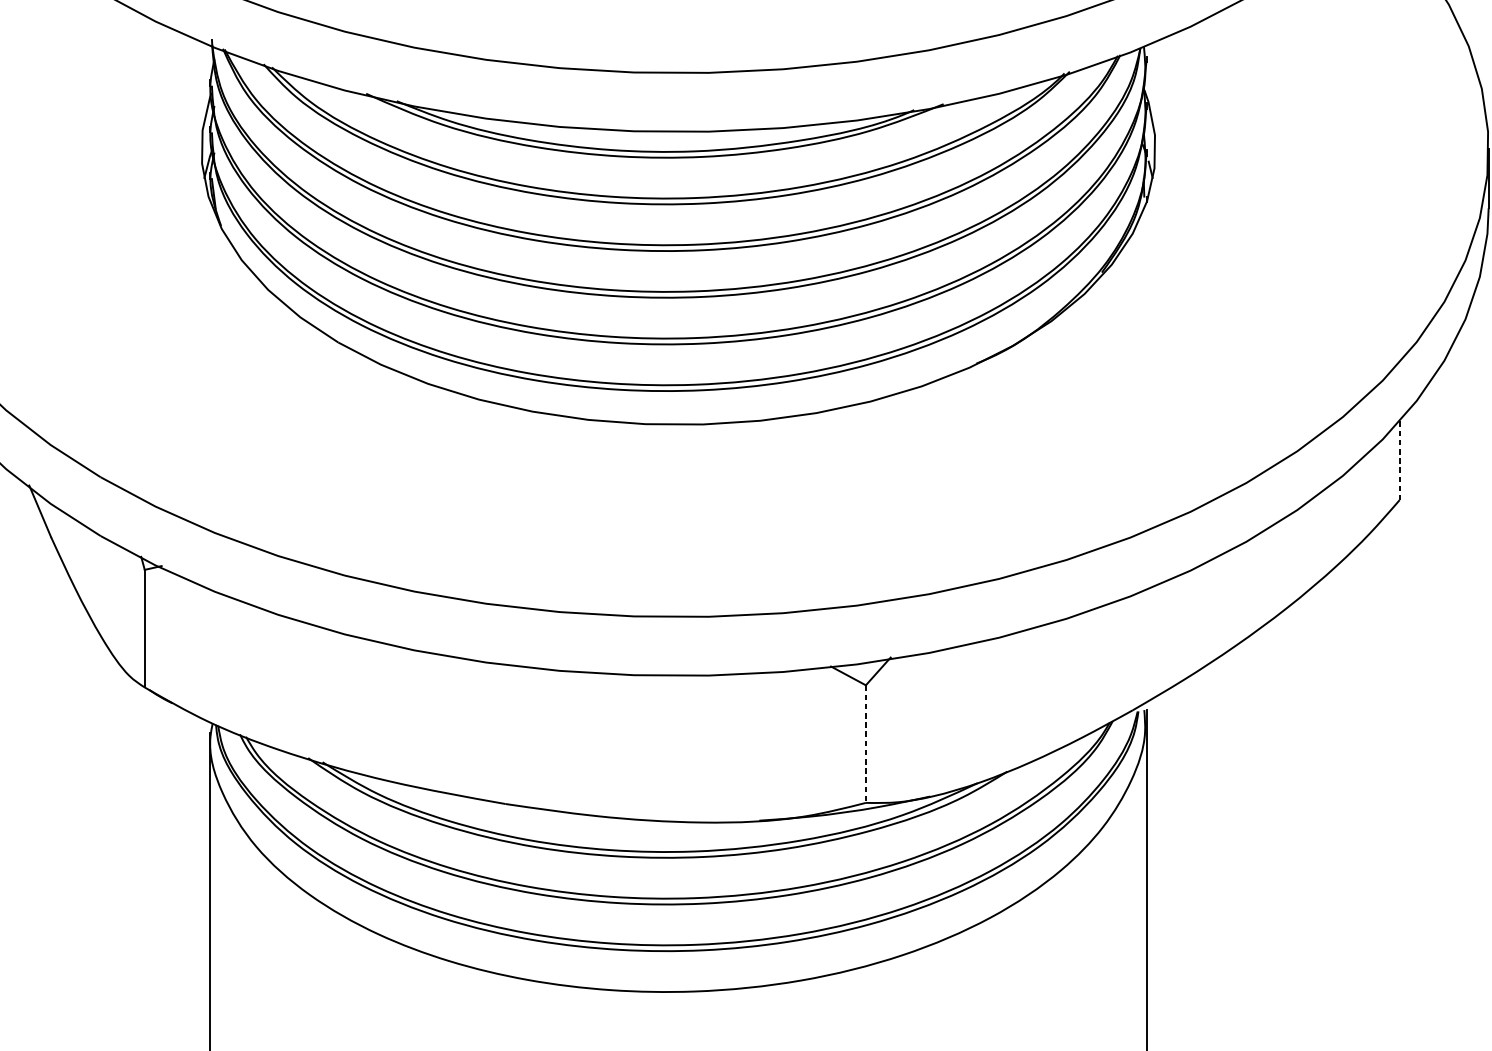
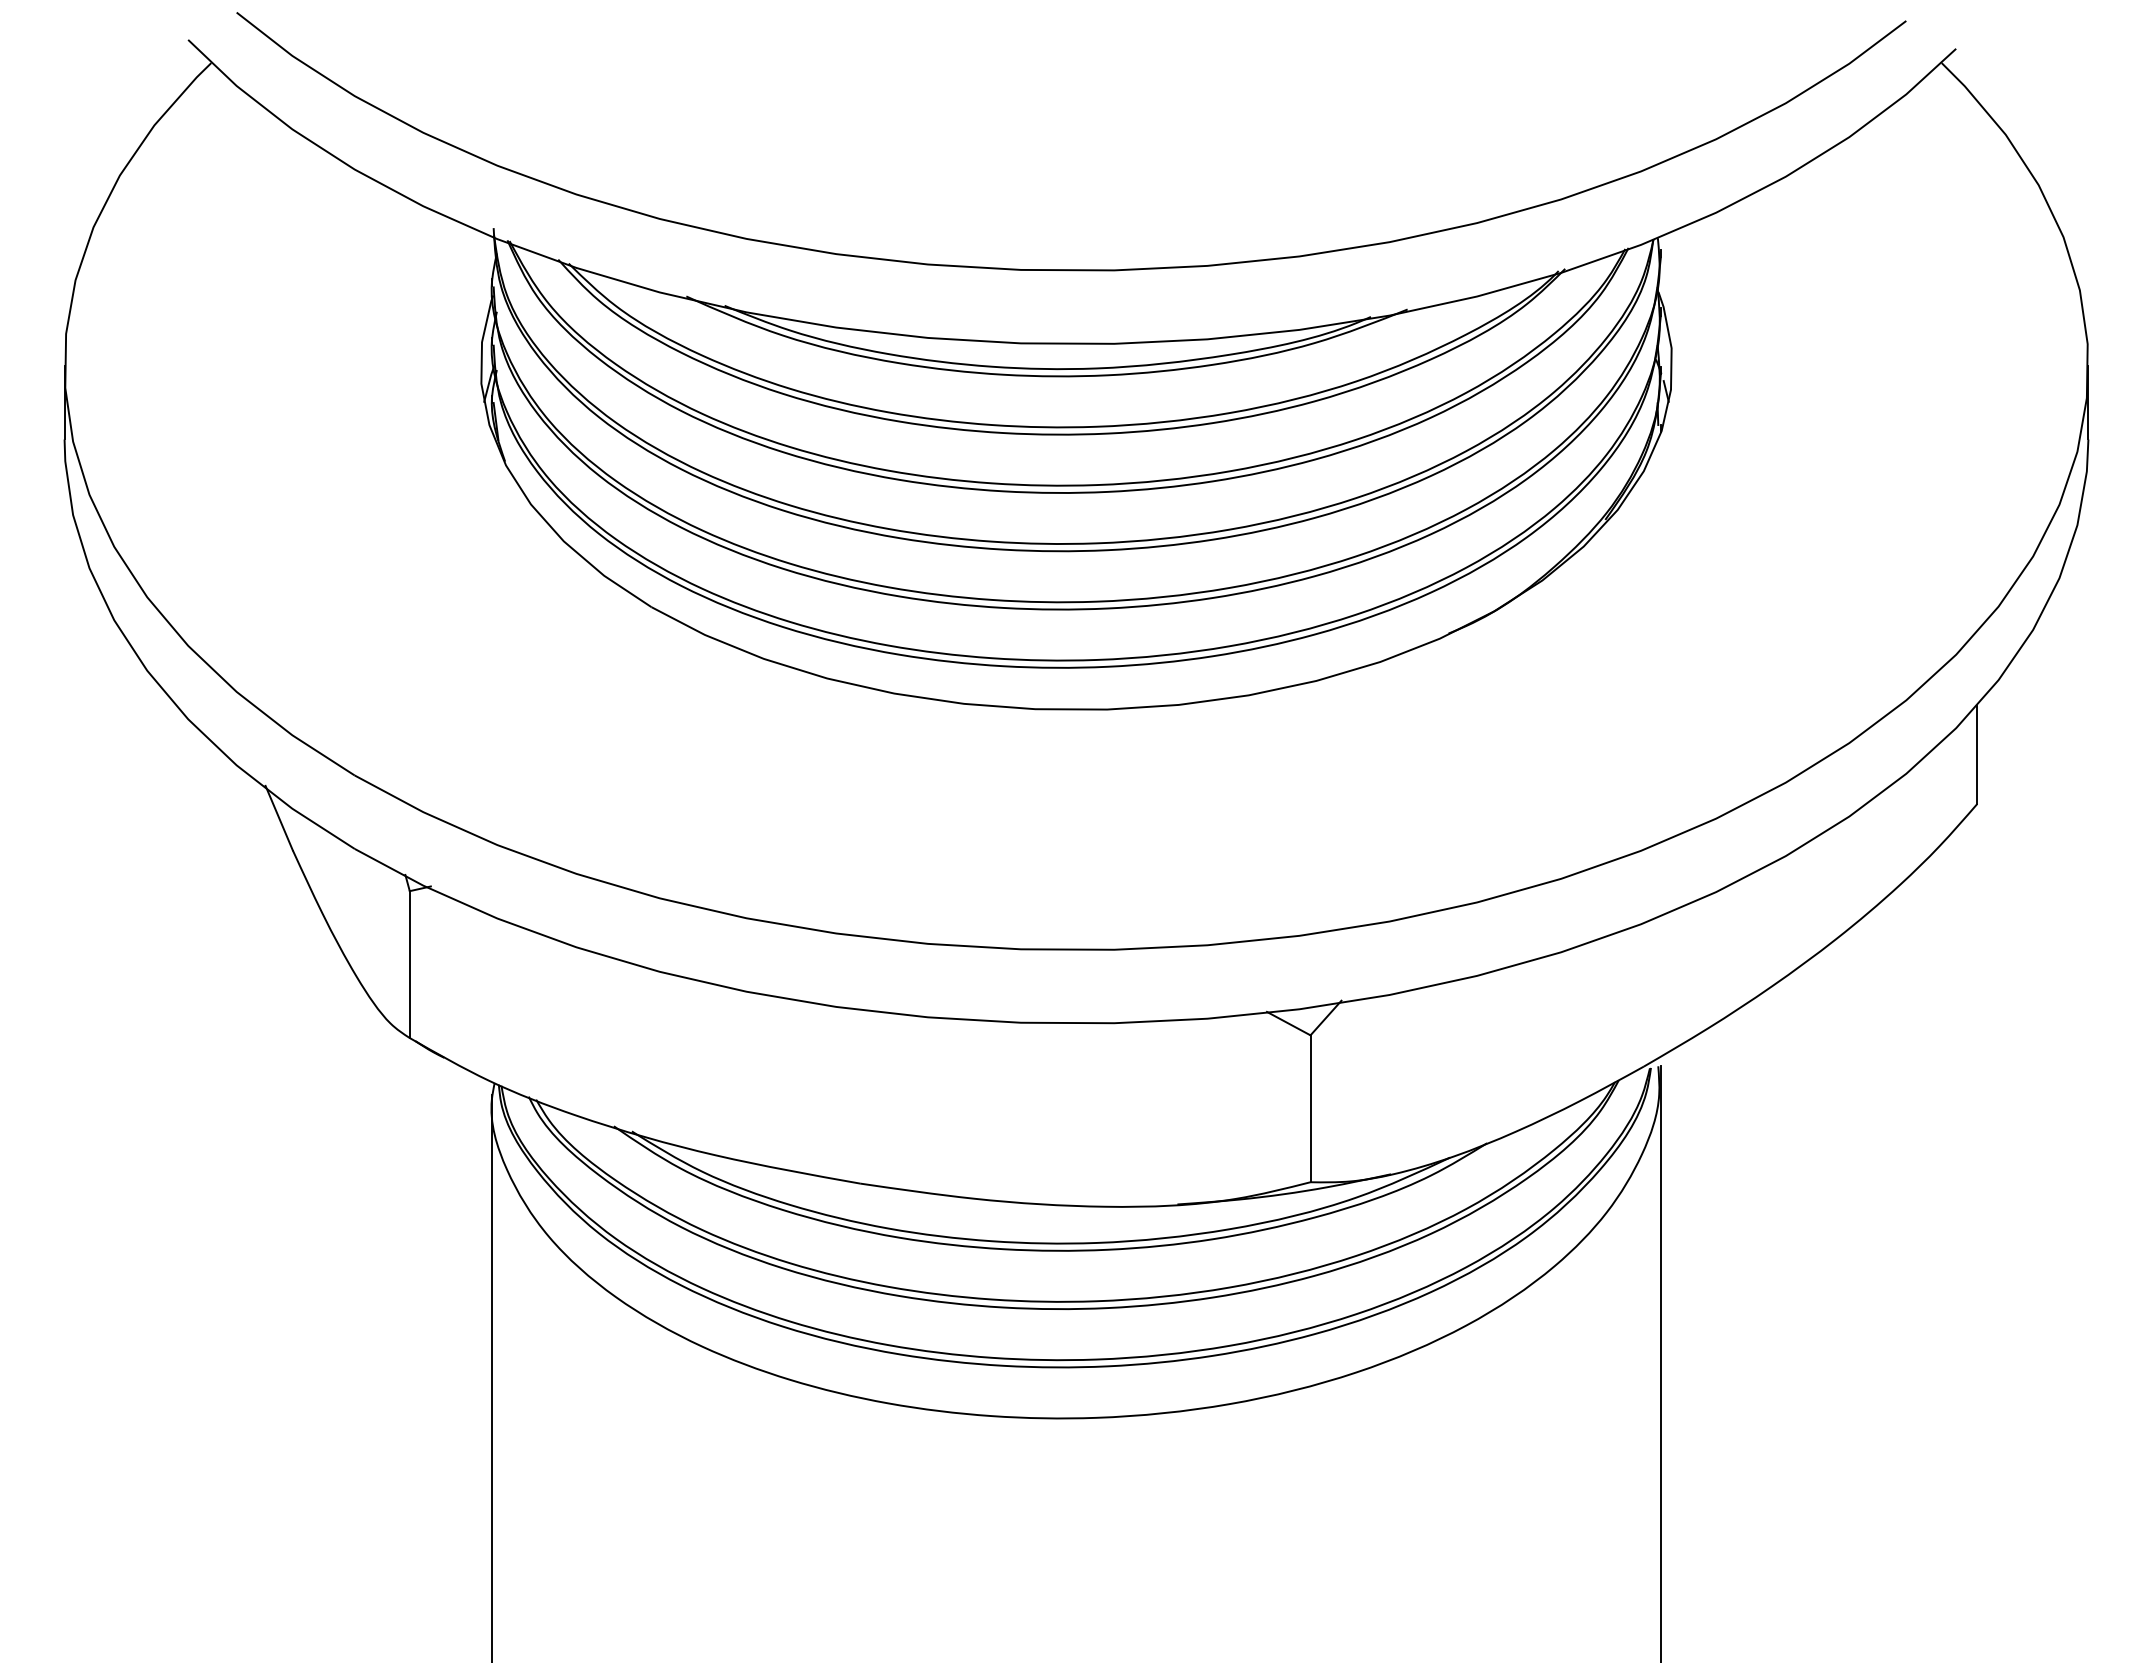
line: (1399, 461) -> (1977, 755), dashed -> solid
line: (865, 744) -> (1310, 1109), dashed -> solid

